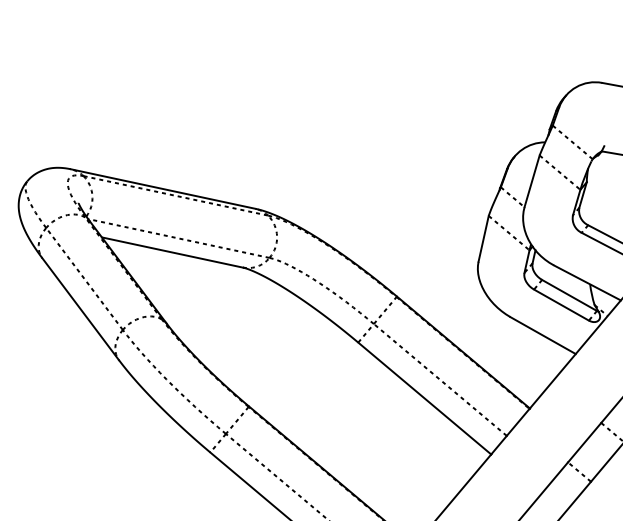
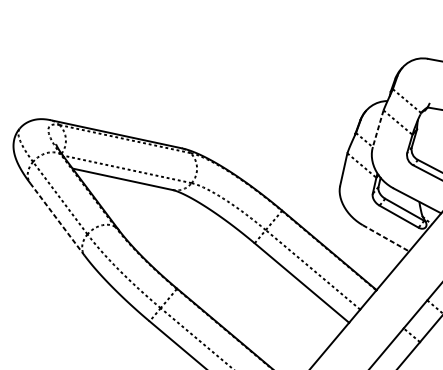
line: (532, 181) -> (378, 128), solid -> dashed
line: (80, 309) -> (57, 219), solid -> dashed
line: (543, 335) -> (386, 238), solid -> dashed

